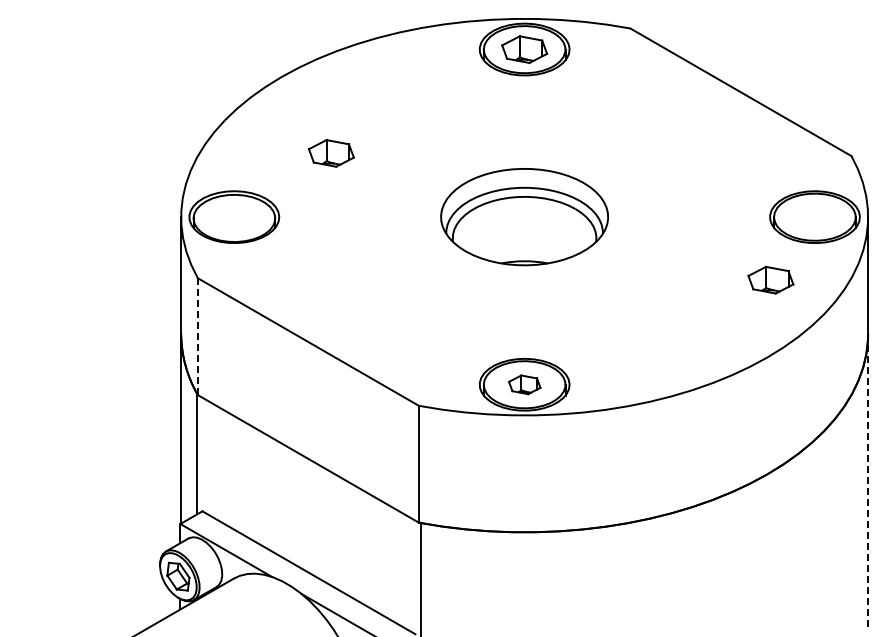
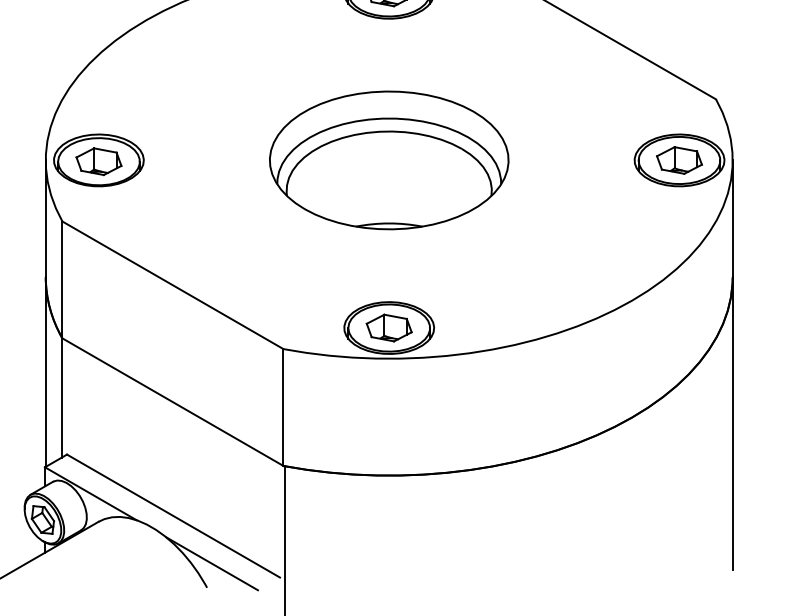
part: (330, 153) -> (98, 161), moved
part: (524, 216) -> (389, 159), size x1.43
part: (770, 279) -> (679, 159), moved
line: (197, 336) -> (62, 279), dashed -> solid
part: (524, 384) -> (389, 327), size x1.43
line: (868, 479) -> (733, 422), dashed -> solid

